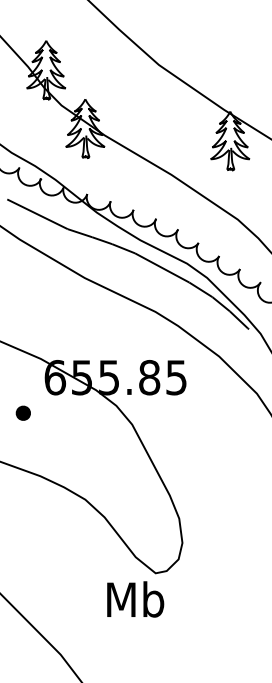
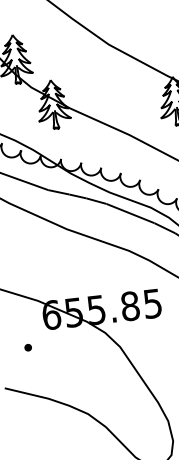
part: (22, 412) -> (27, 347), size x0.6

